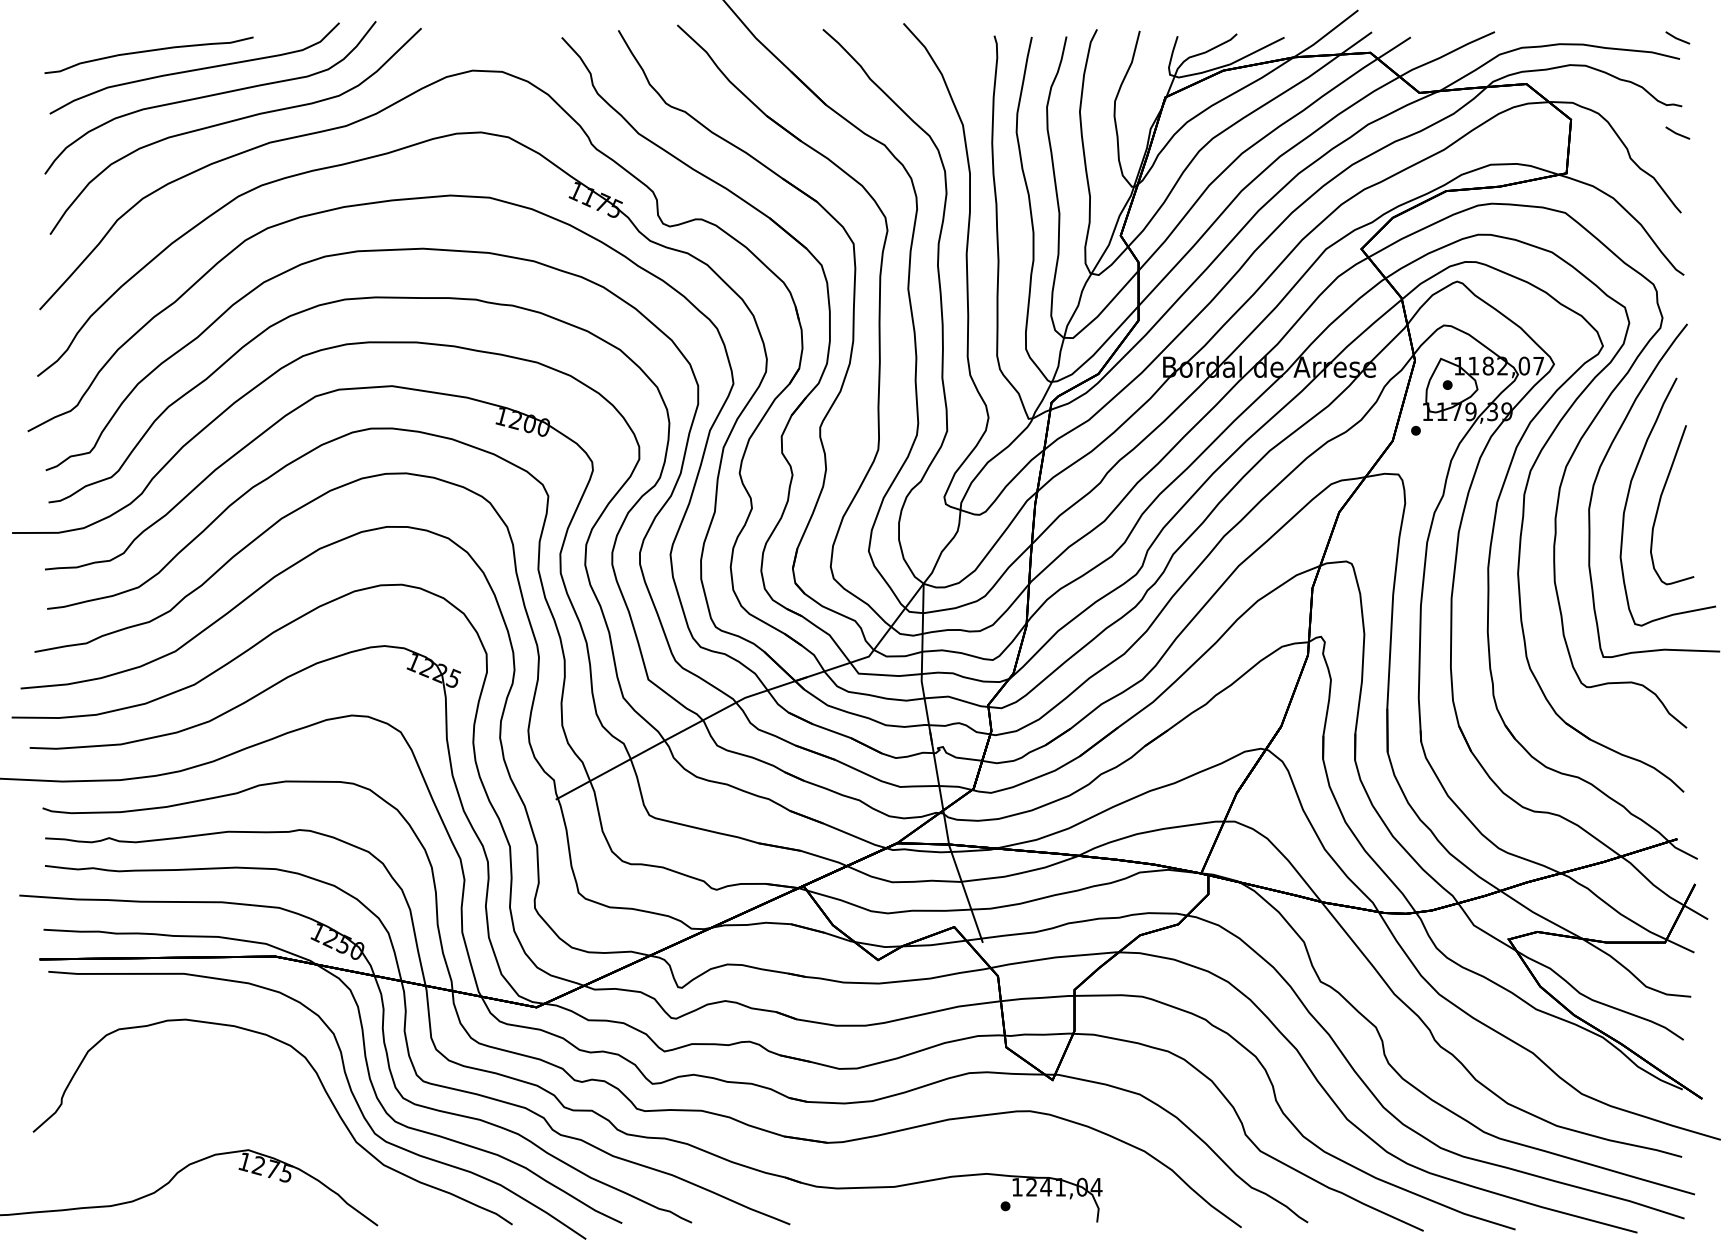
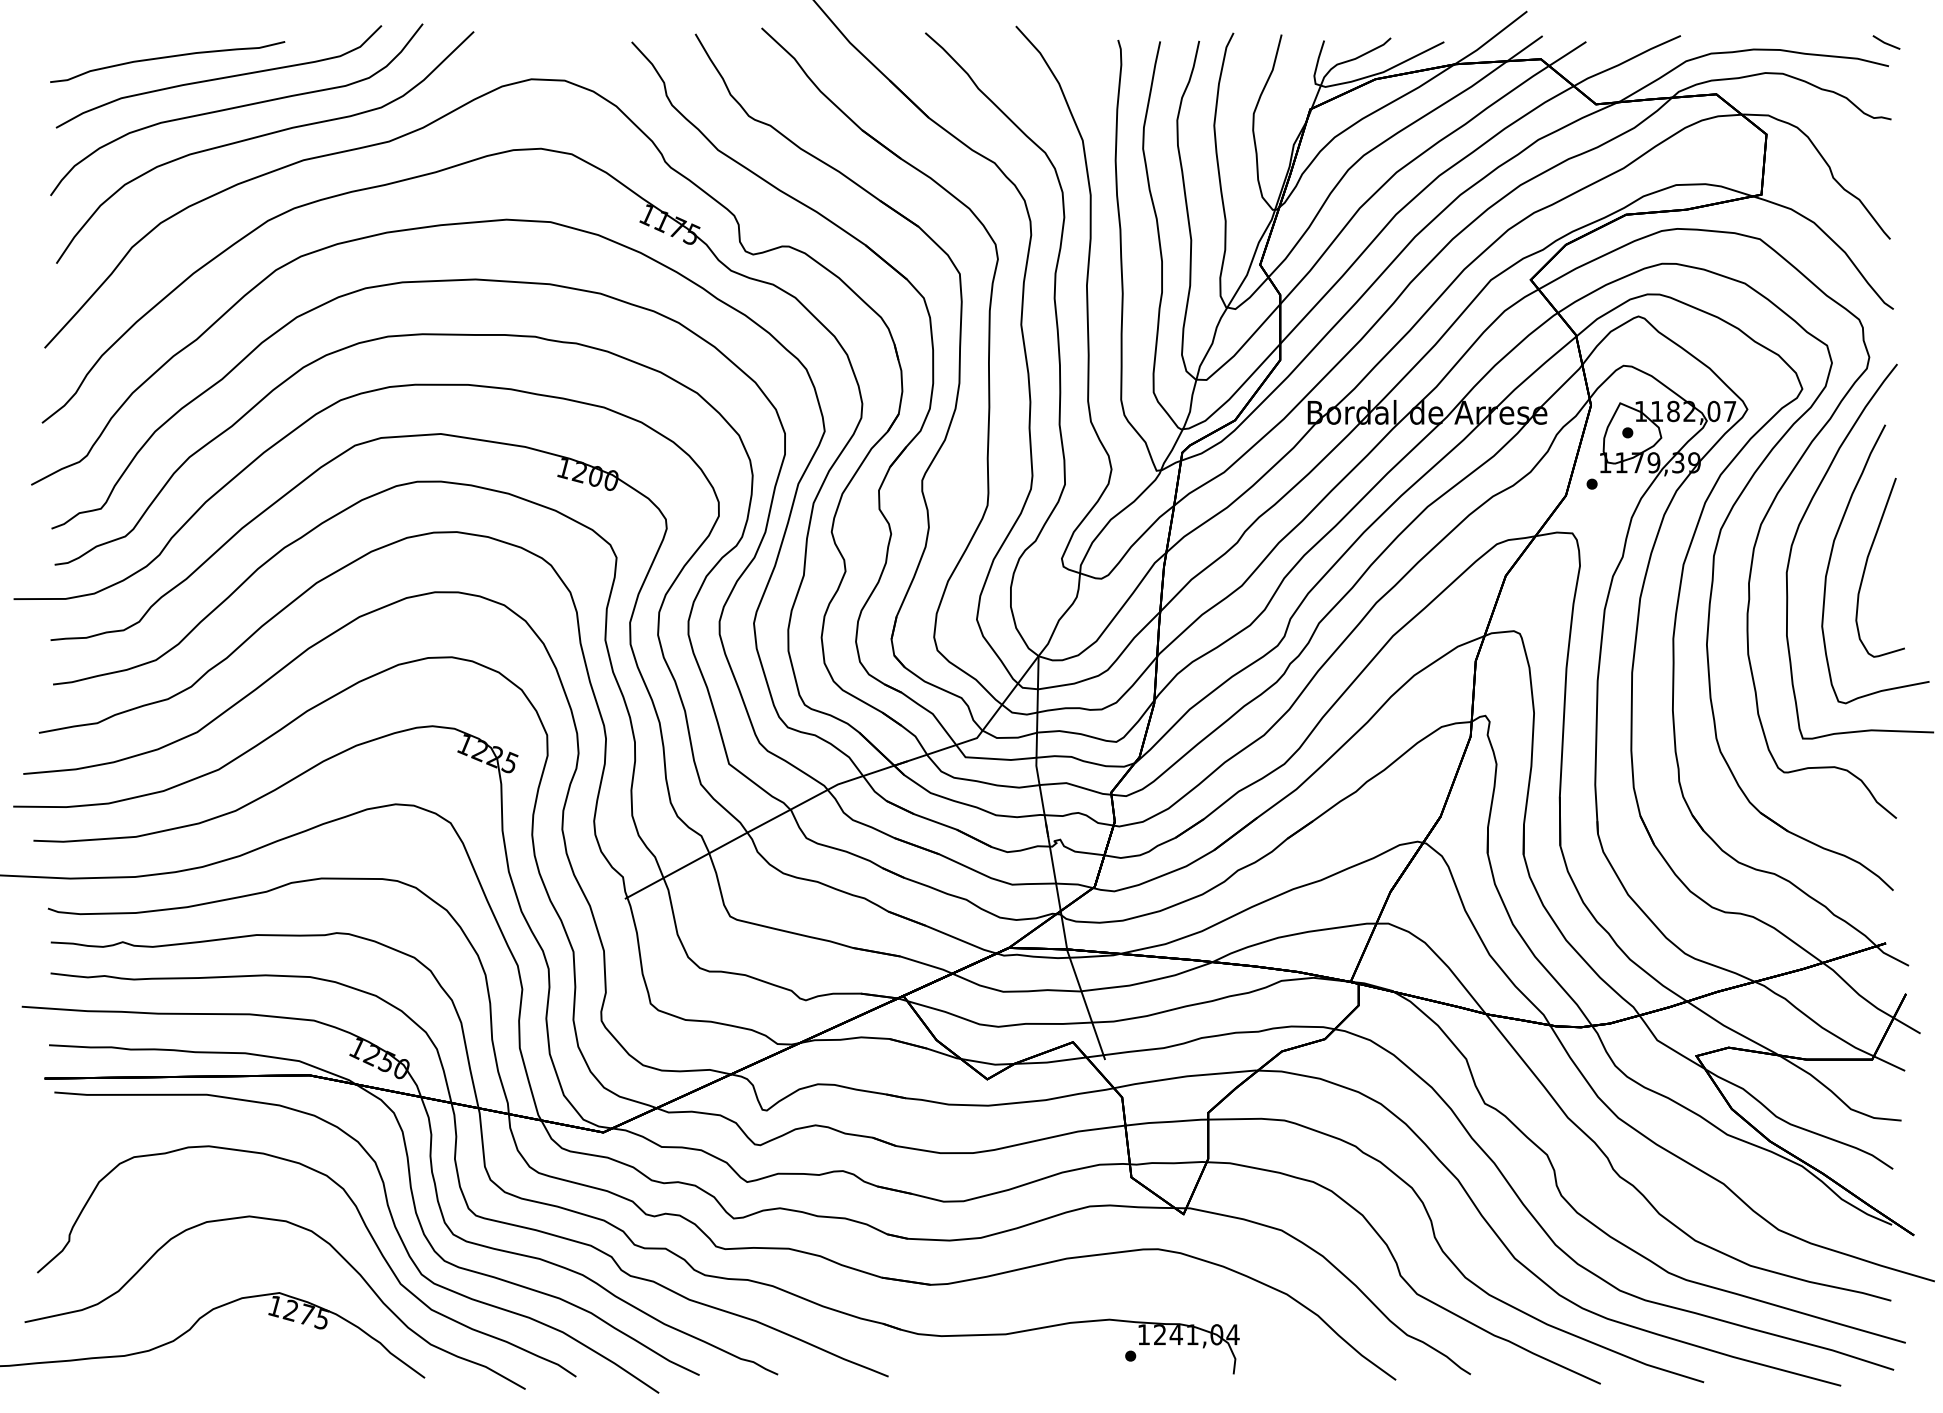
line: (1677, 133) -> (1886, 149), removed
curve: (286, 1103) -> (322, 1240), added

